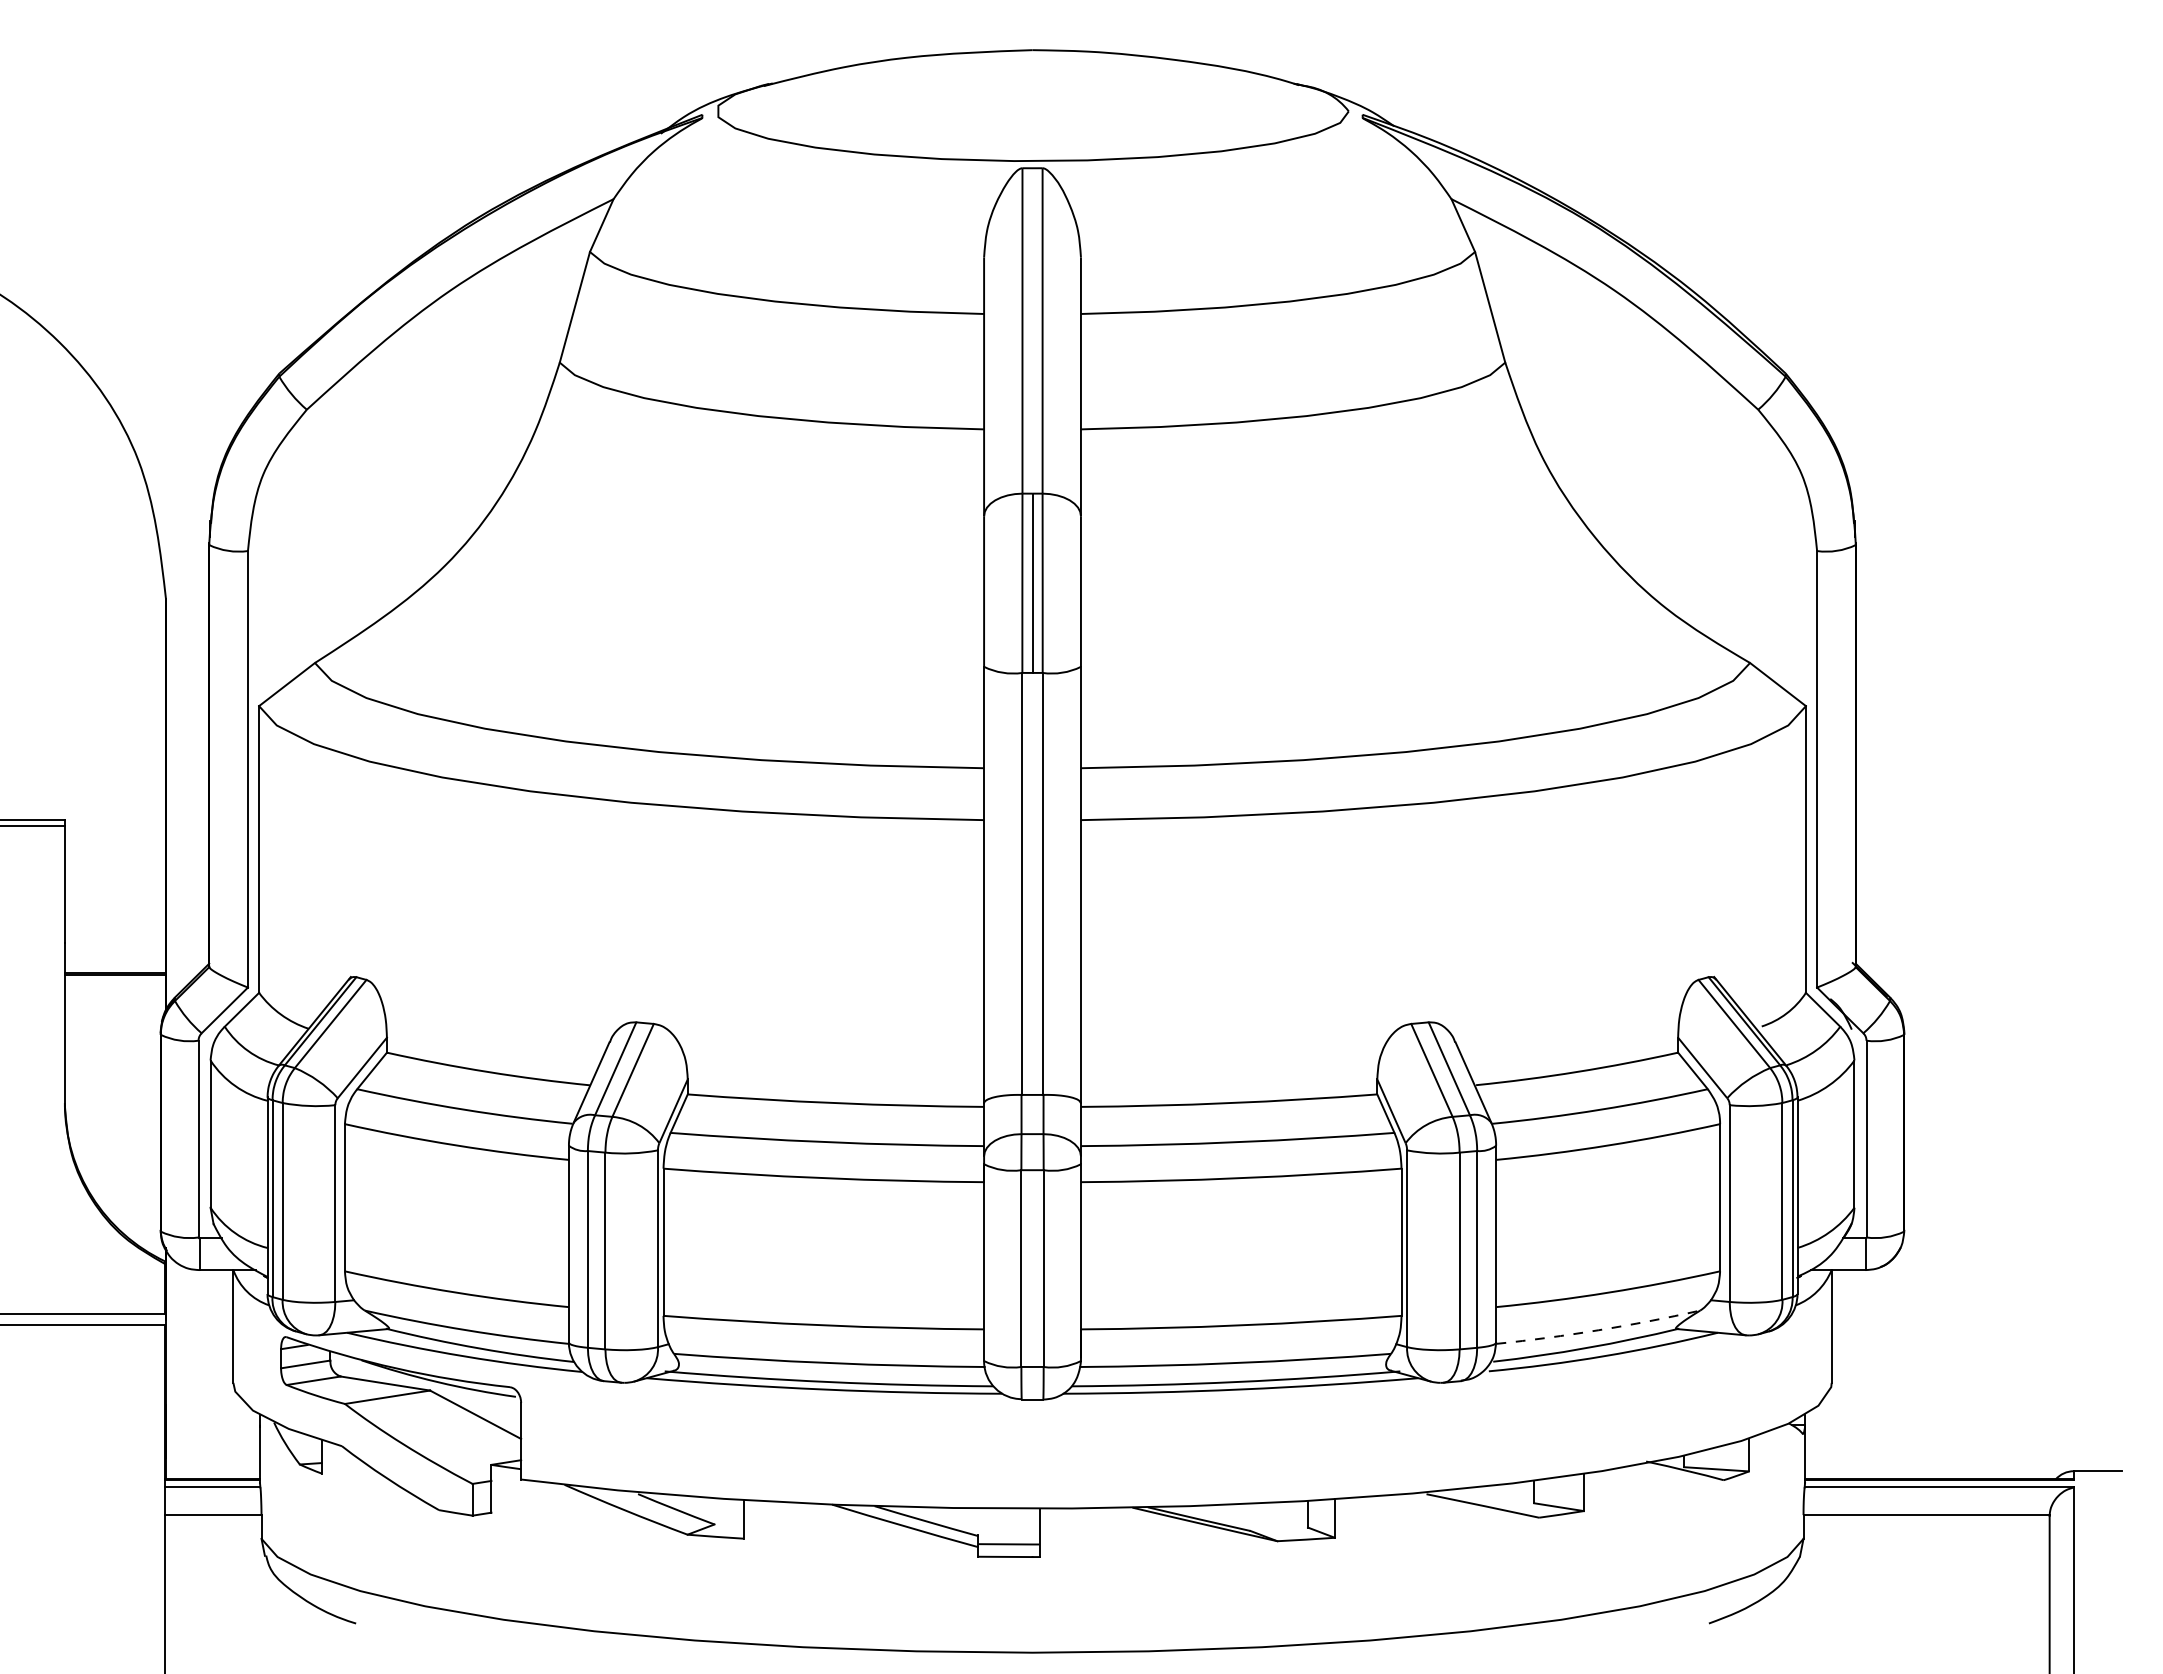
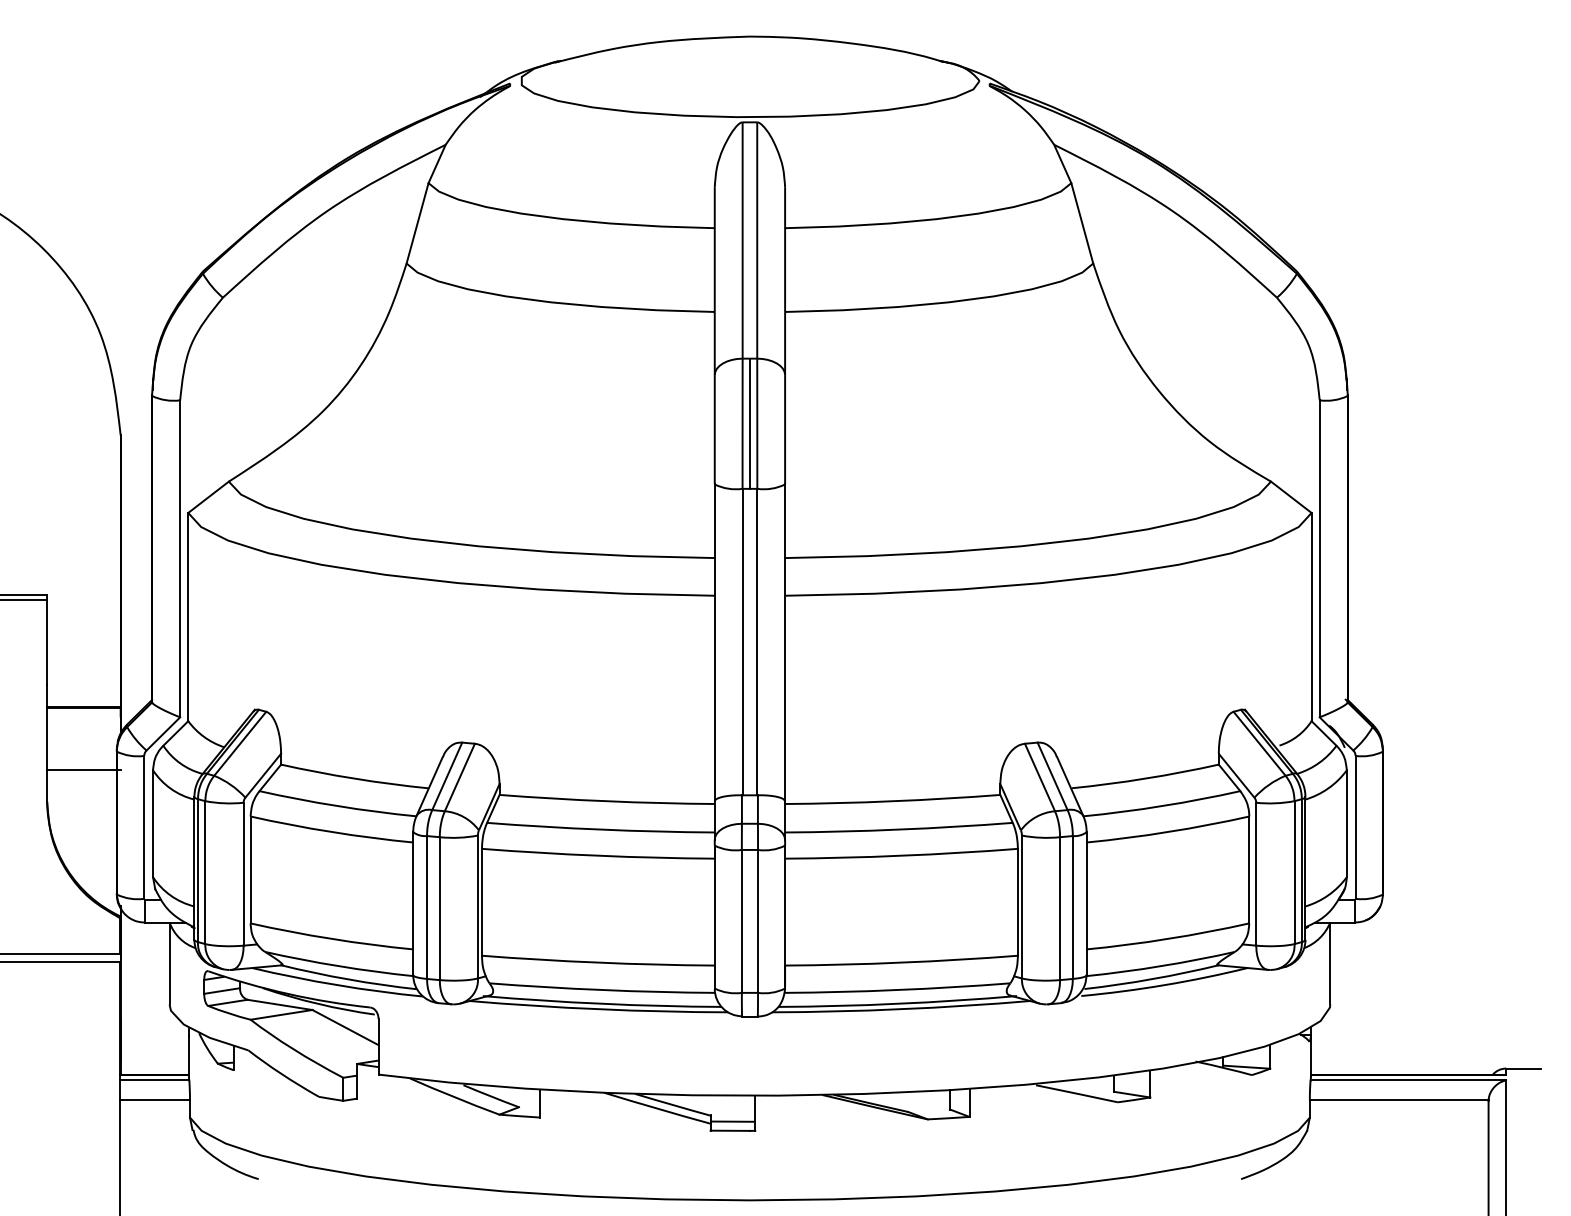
line: (115, 1059) -> (83, 769), added
arc: (1598, 1330) -> (1160, 966), dashed -> solid

